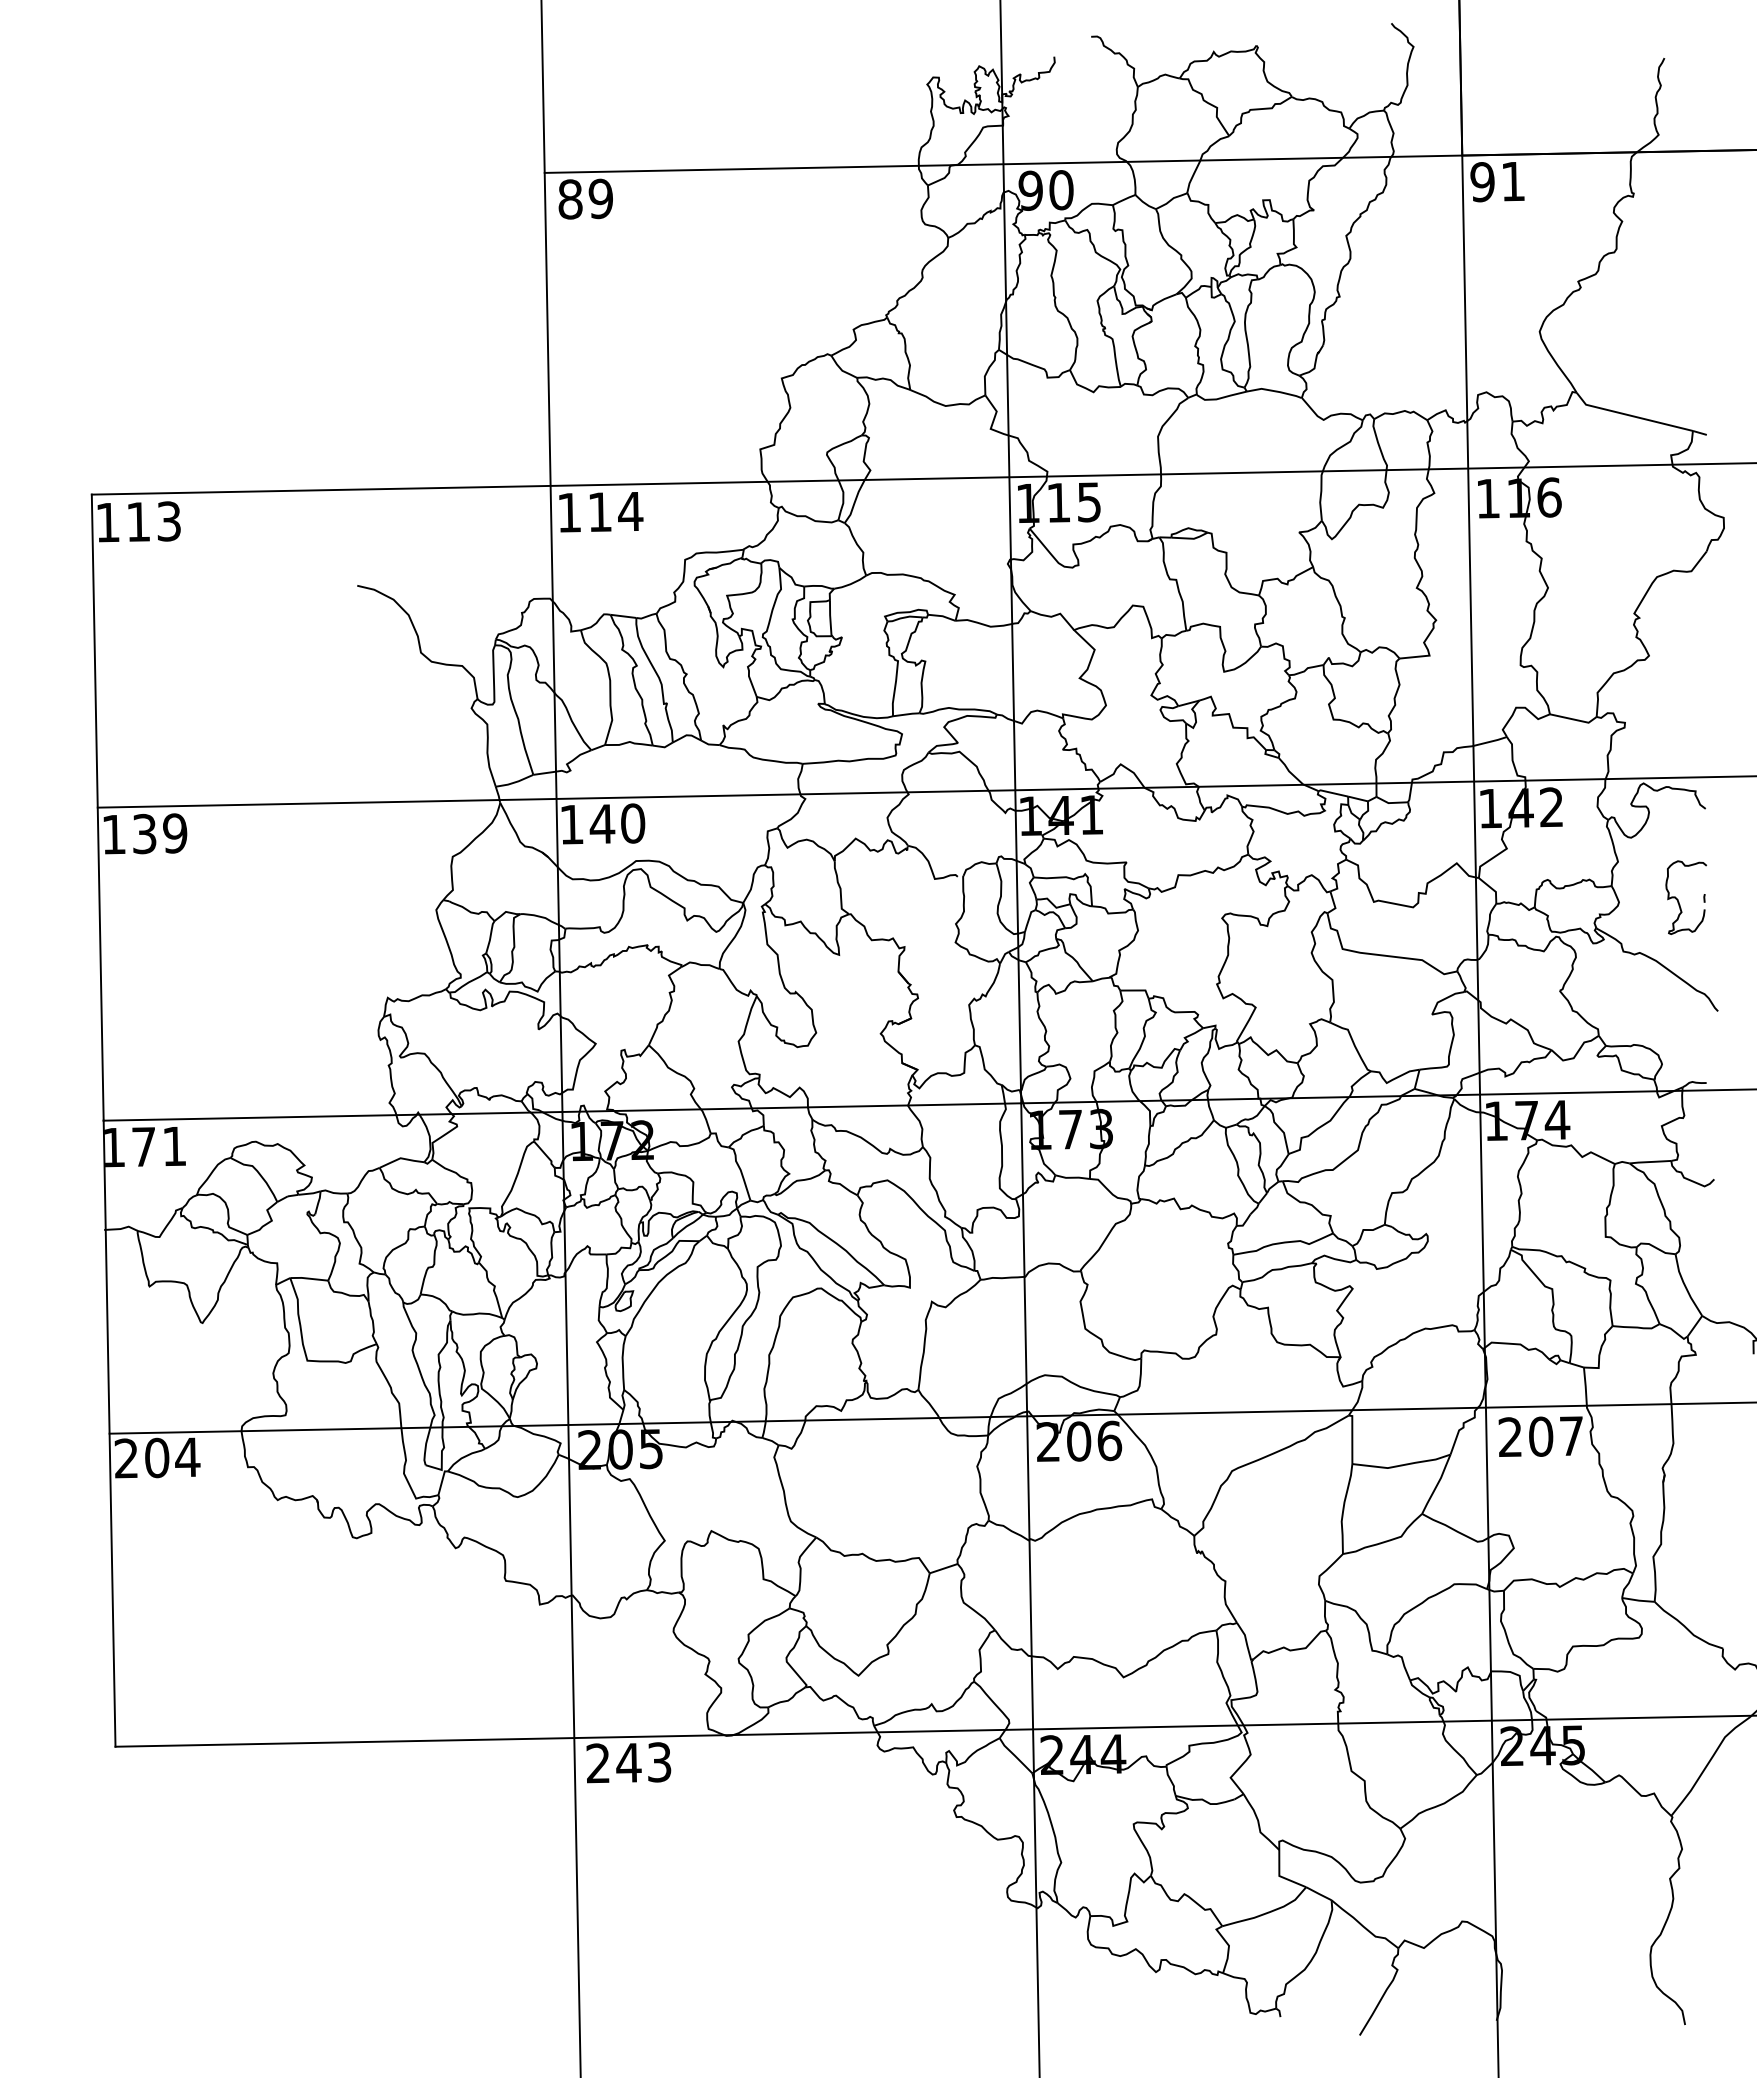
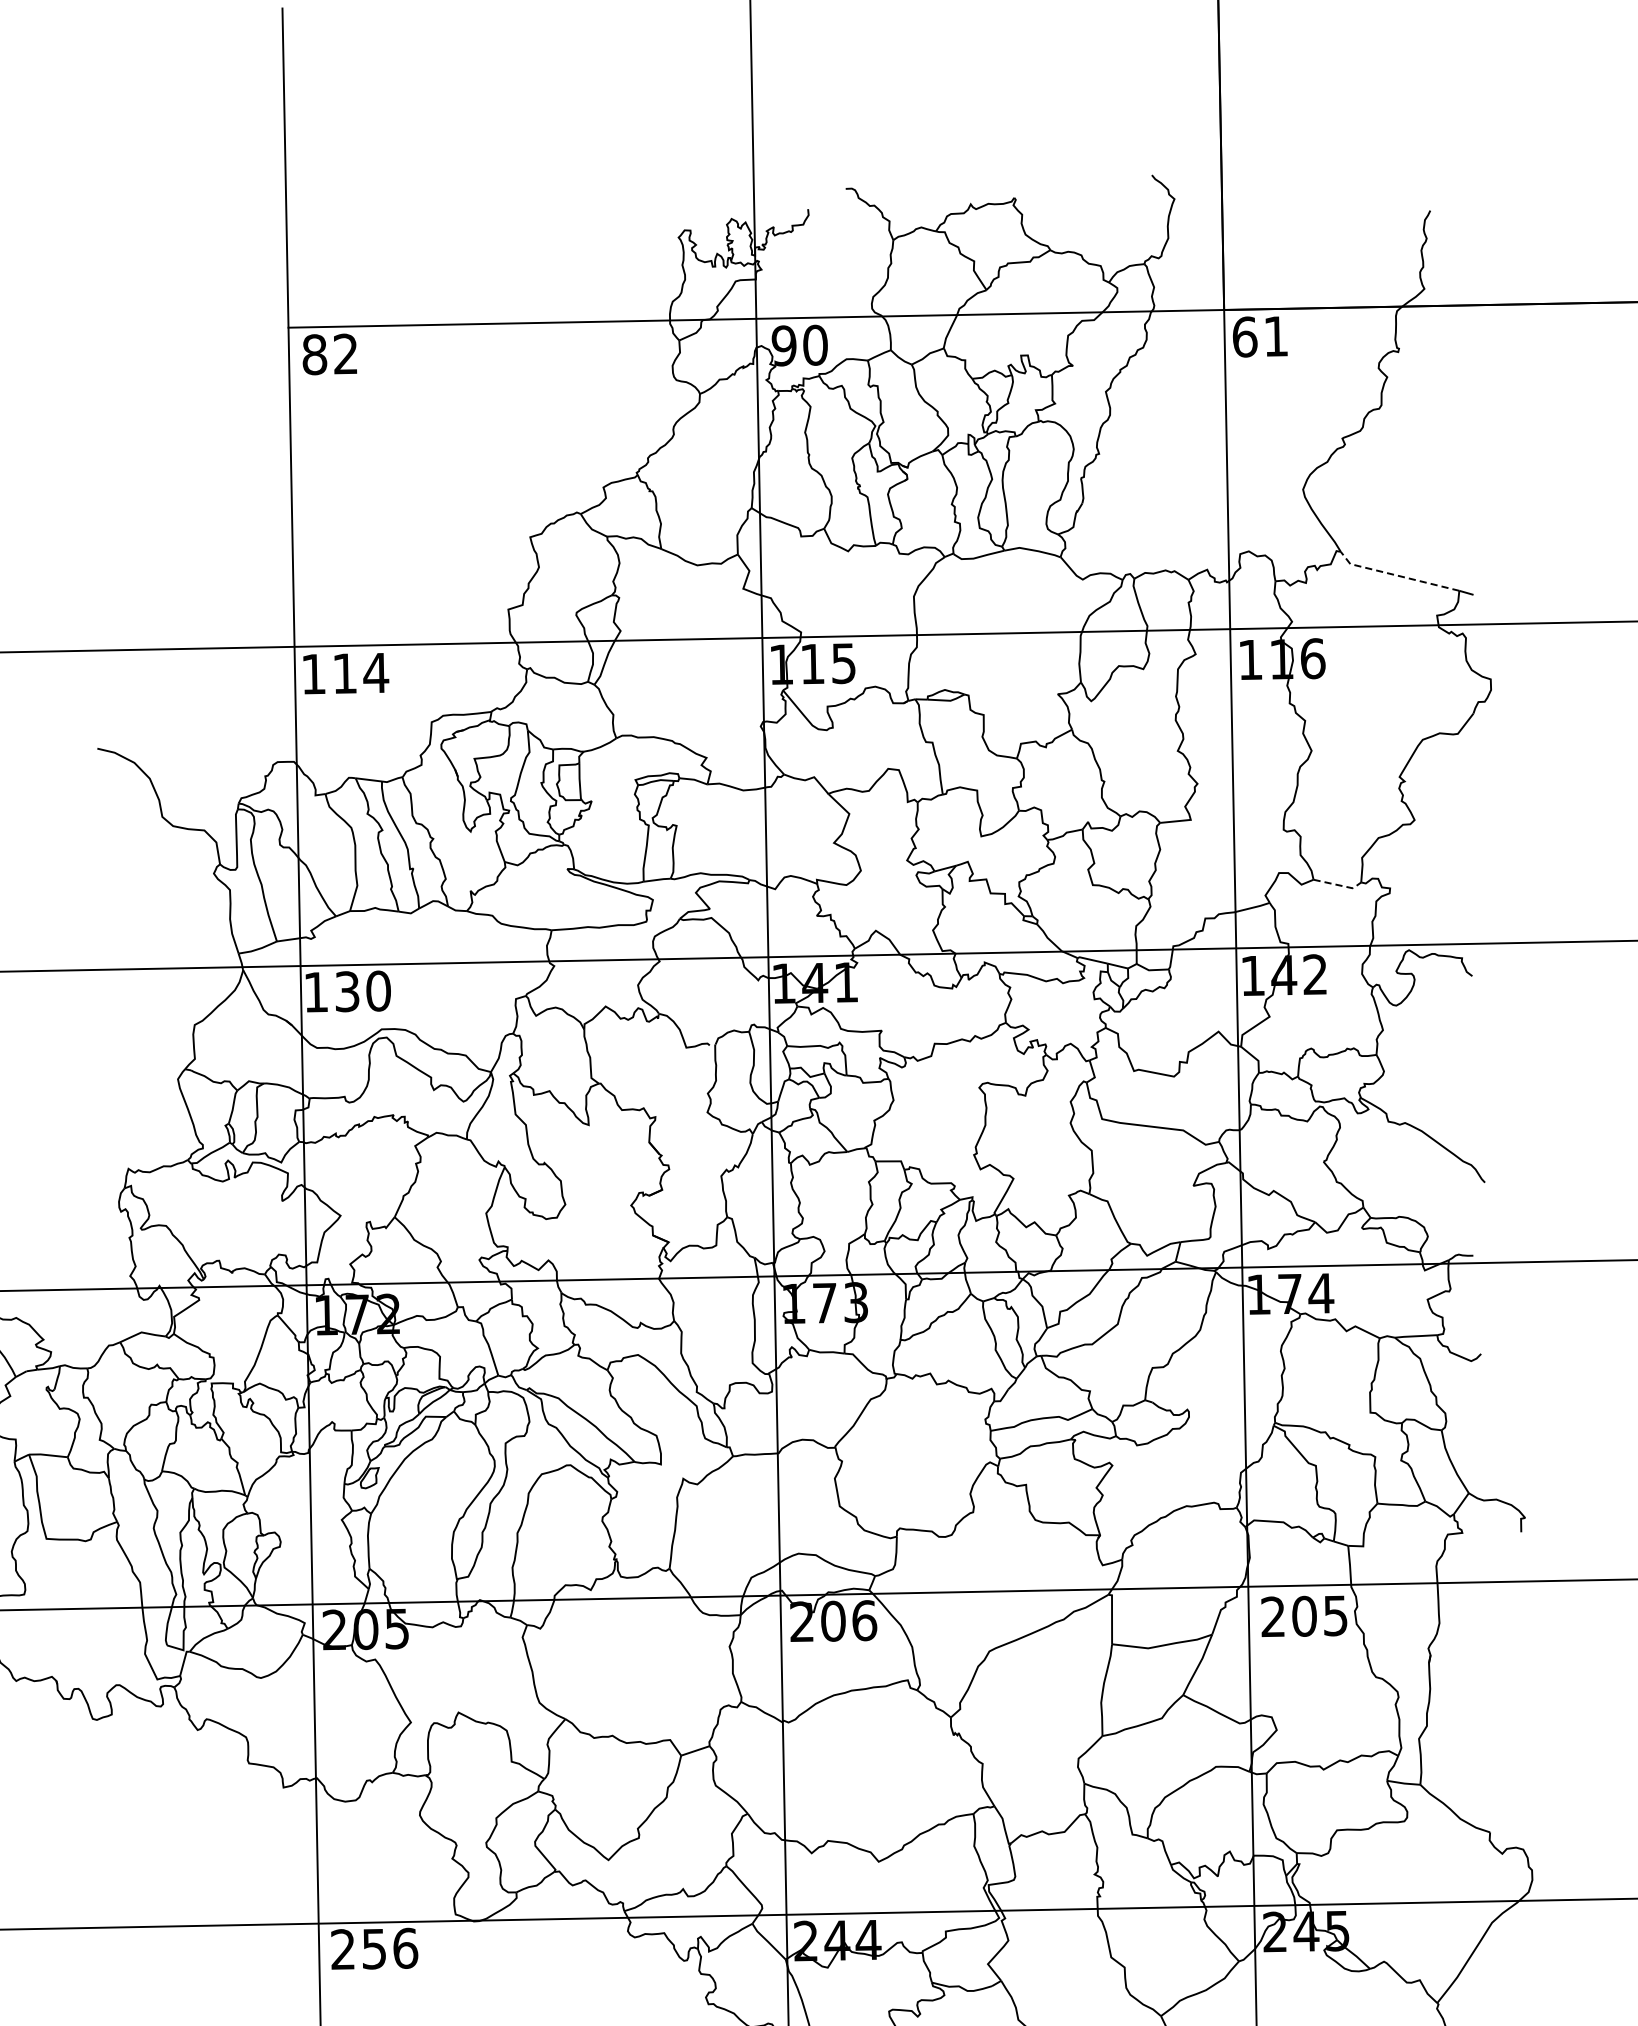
text: (1482, 182) -> (1244, 337), 91 -> 61
text: (600, 198) -> (345, 353), 89 -> 82
line: (1631, 415) -> (1396, 575), solid -> dashed
line: (1575, 719) -> (1339, 885), solid -> dashed
text: (602, 824) -> (347, 992), 140 -> 130
part: (1679, 901) -> (1445, 1070), removed
text: (1571, 1436) -> (1335, 1616), 207 -> 205
text: (643, 1762) -> (389, 1948), 243 -> 256

